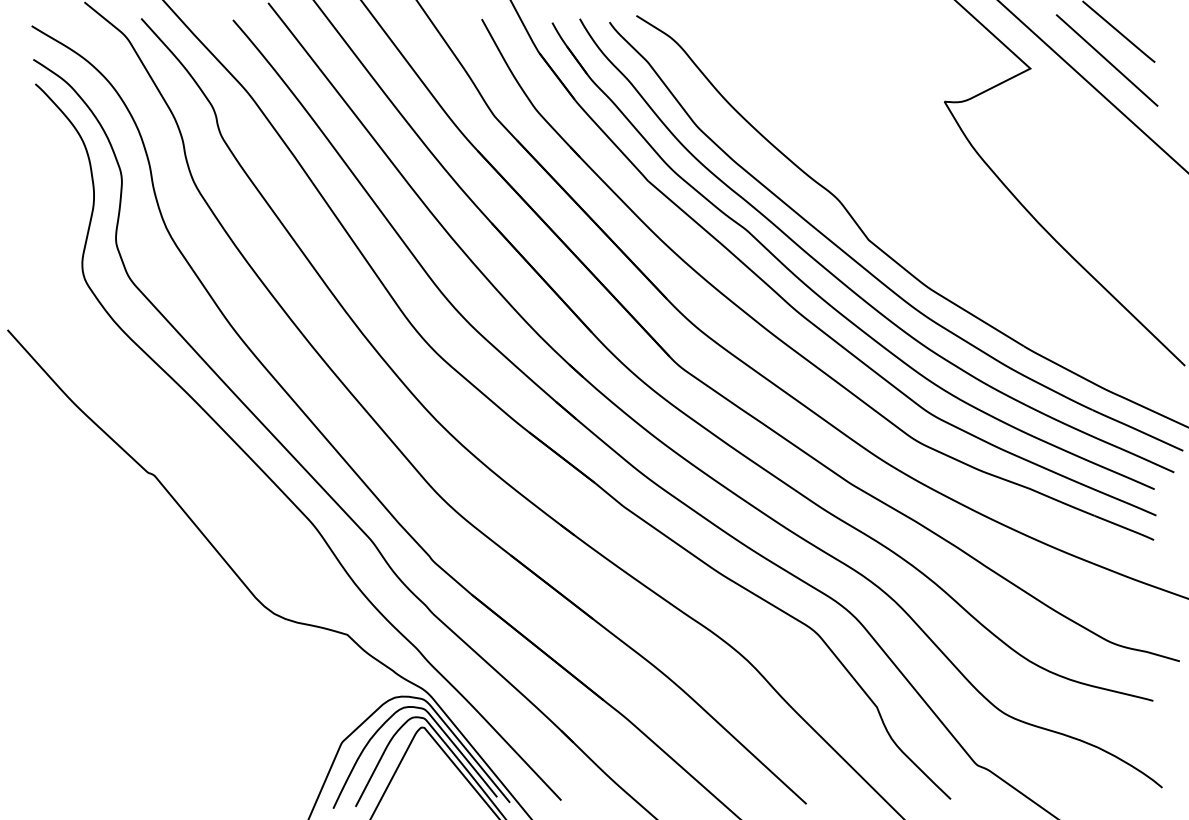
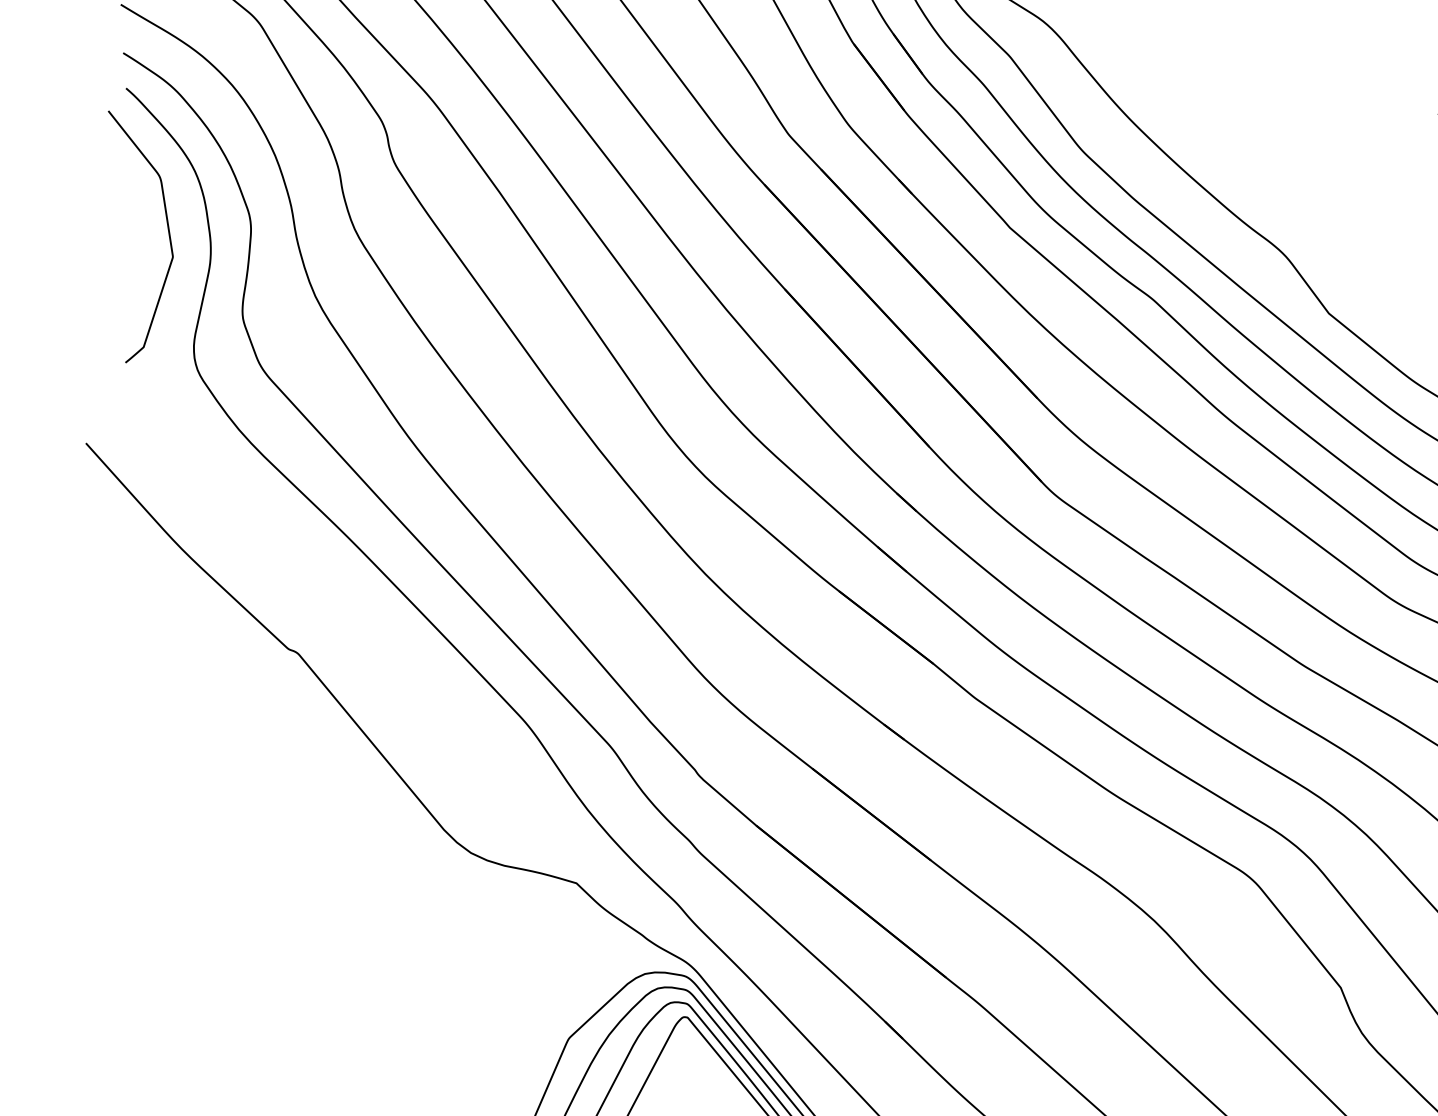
curve: (63, 180) -> (166, 227), added

